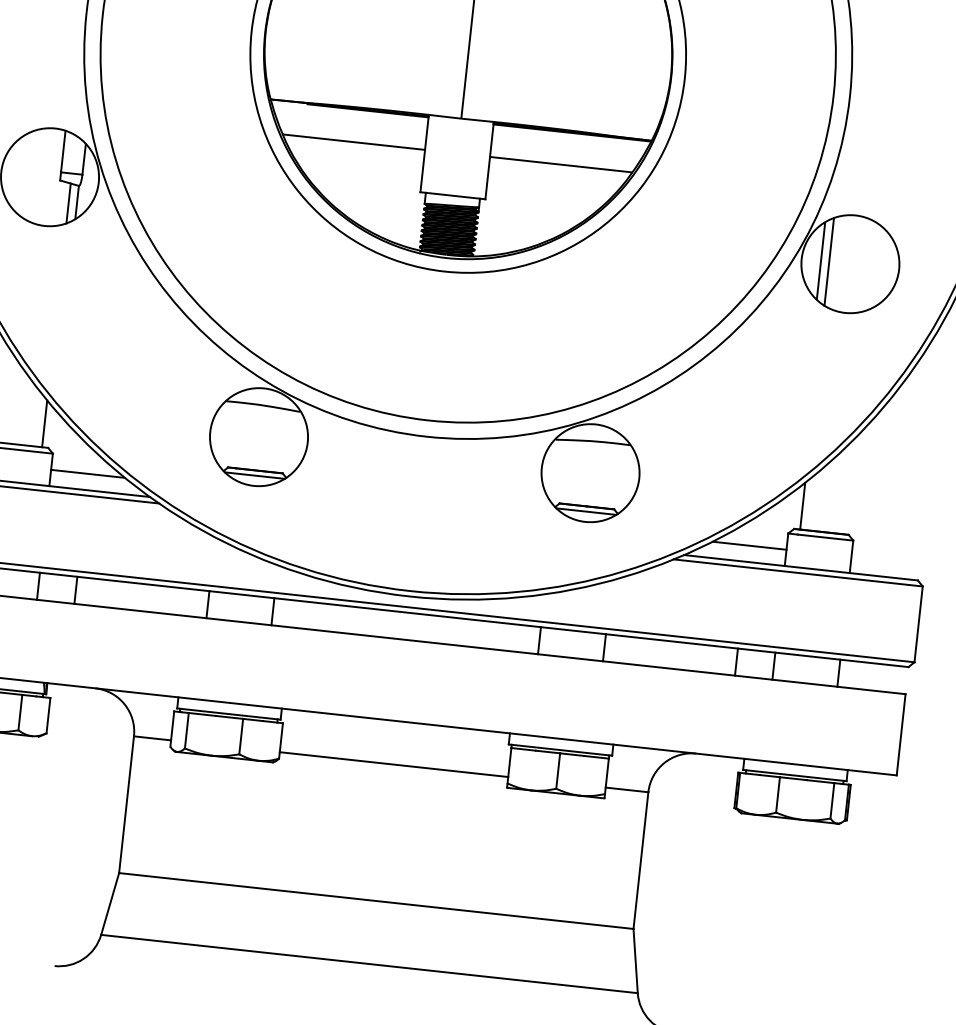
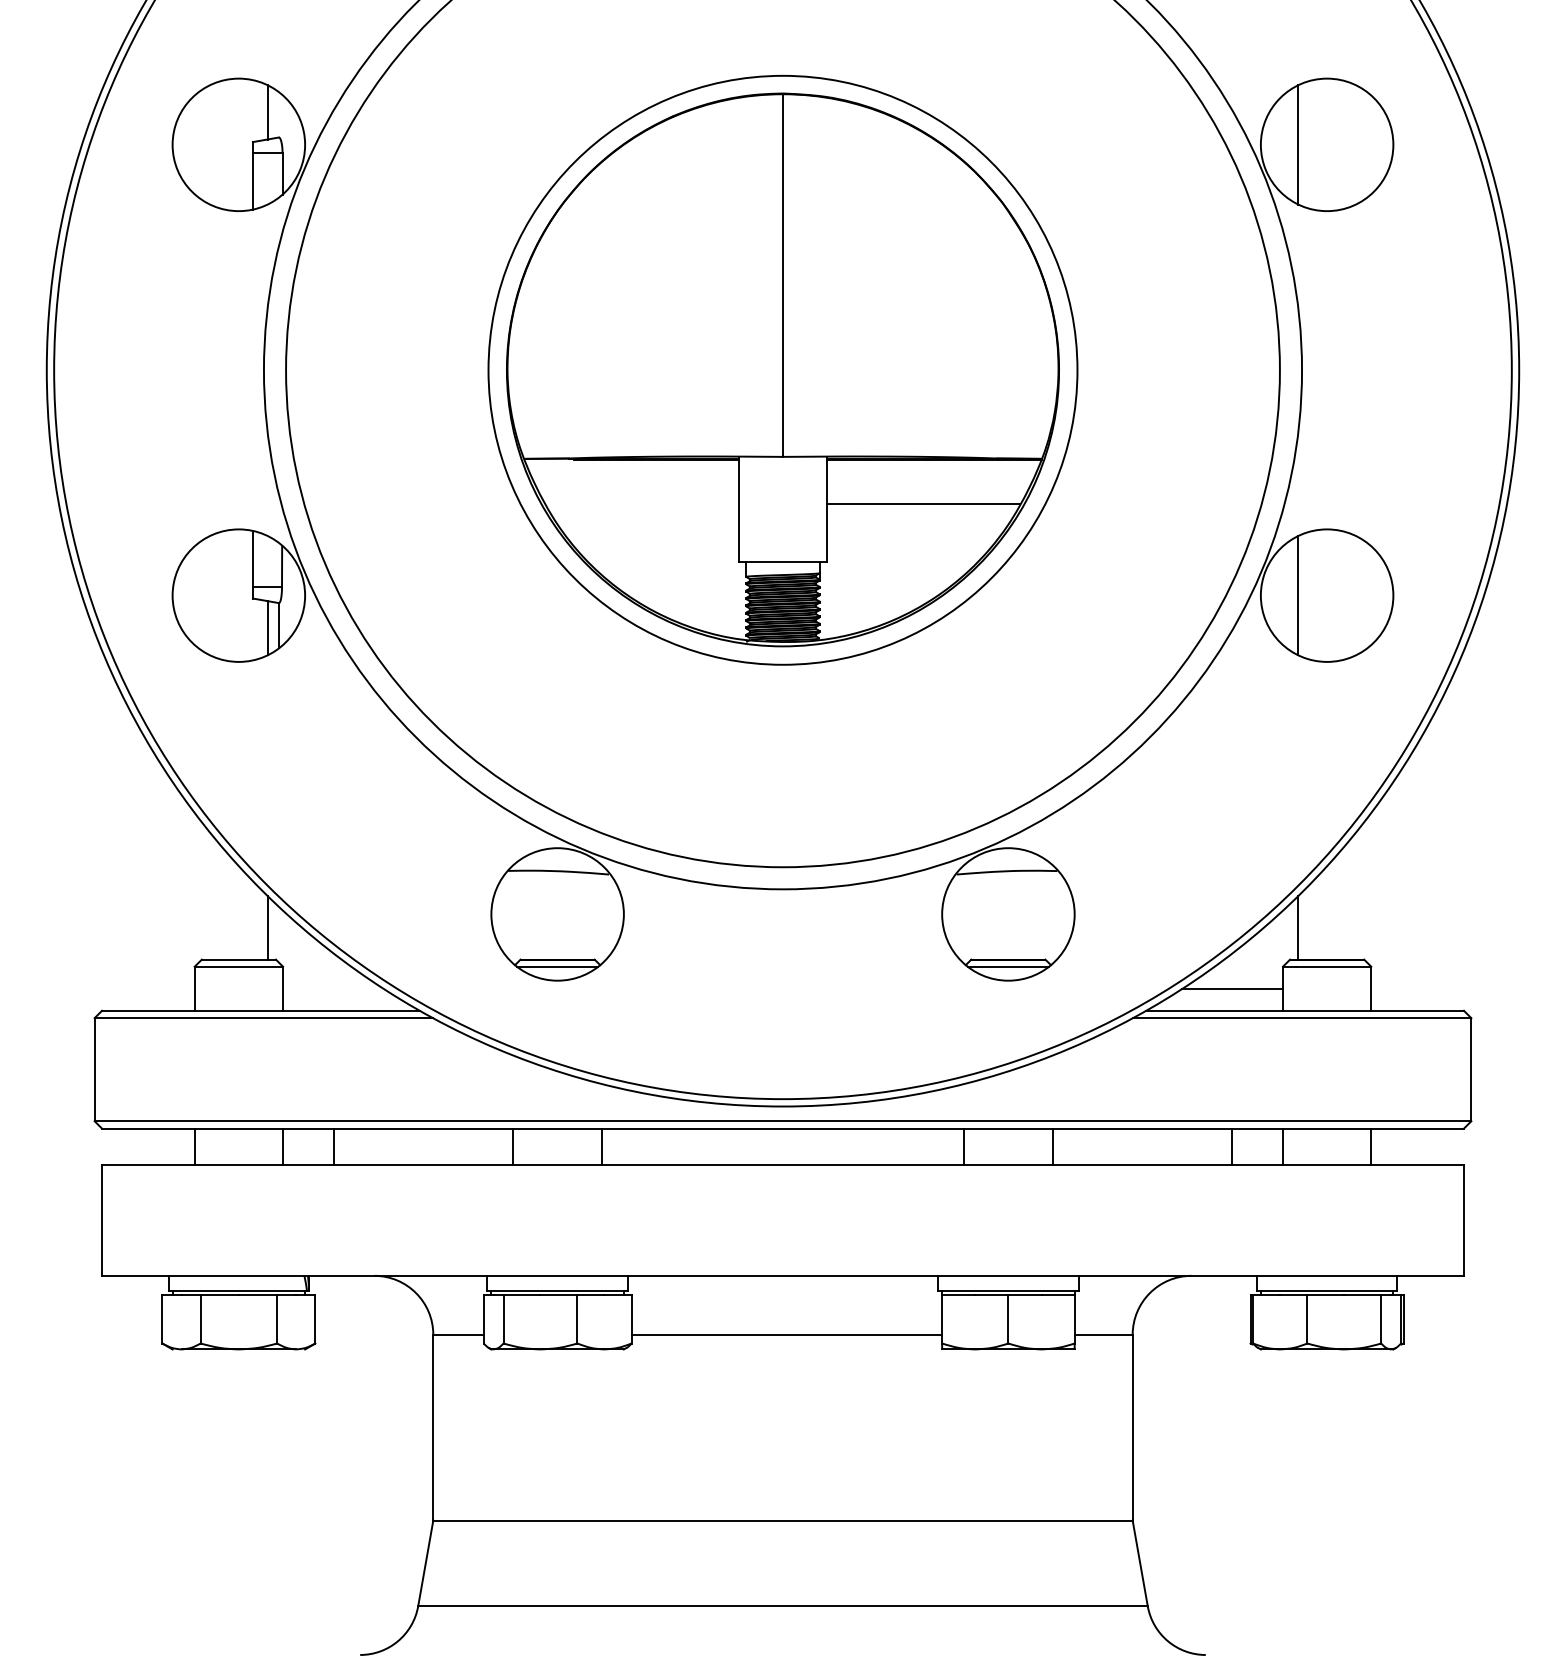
line: (353, 142) -> (641, 504), removed
line: (821, 260) -> (1287, 595), removed
line: (88, 473) -> (333, 988), removed

